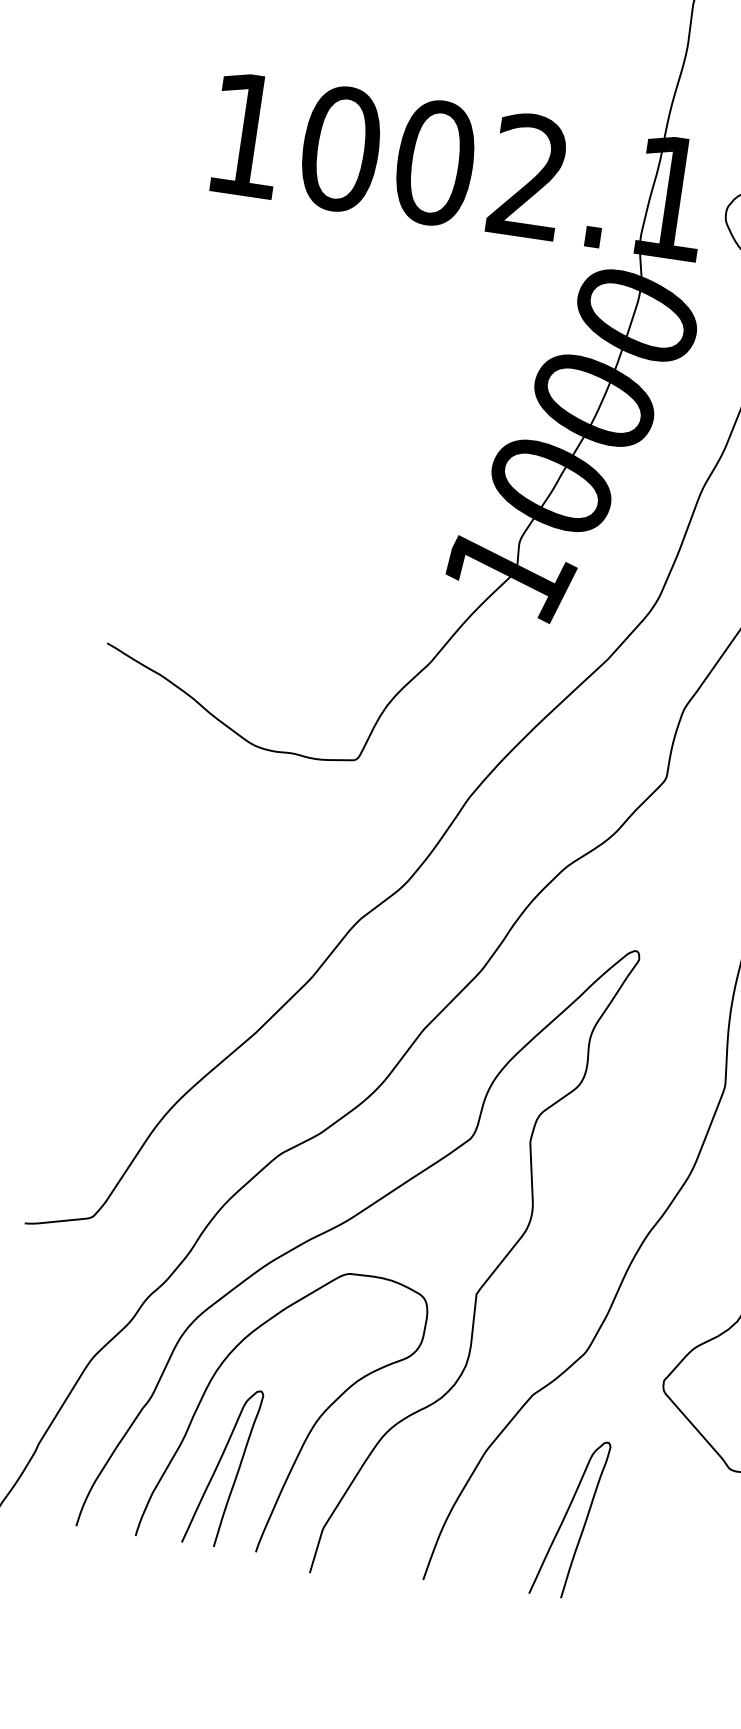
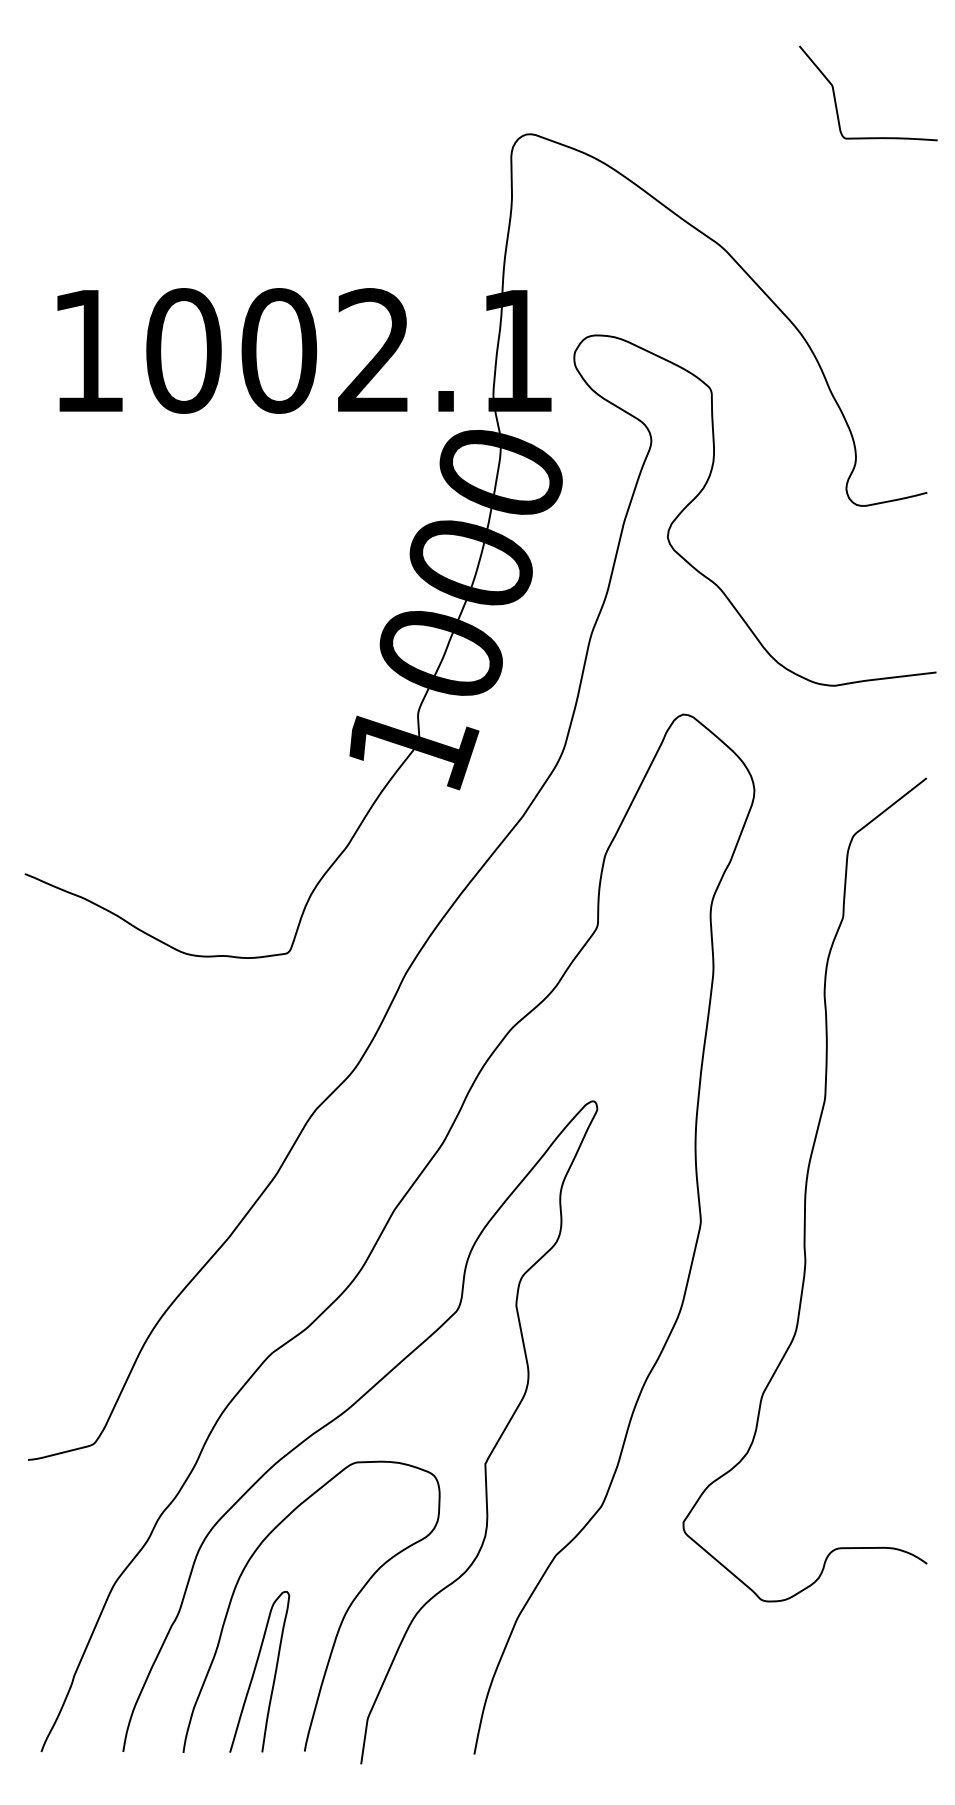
curve: (566, 1517) -> (606, 1671), removed

